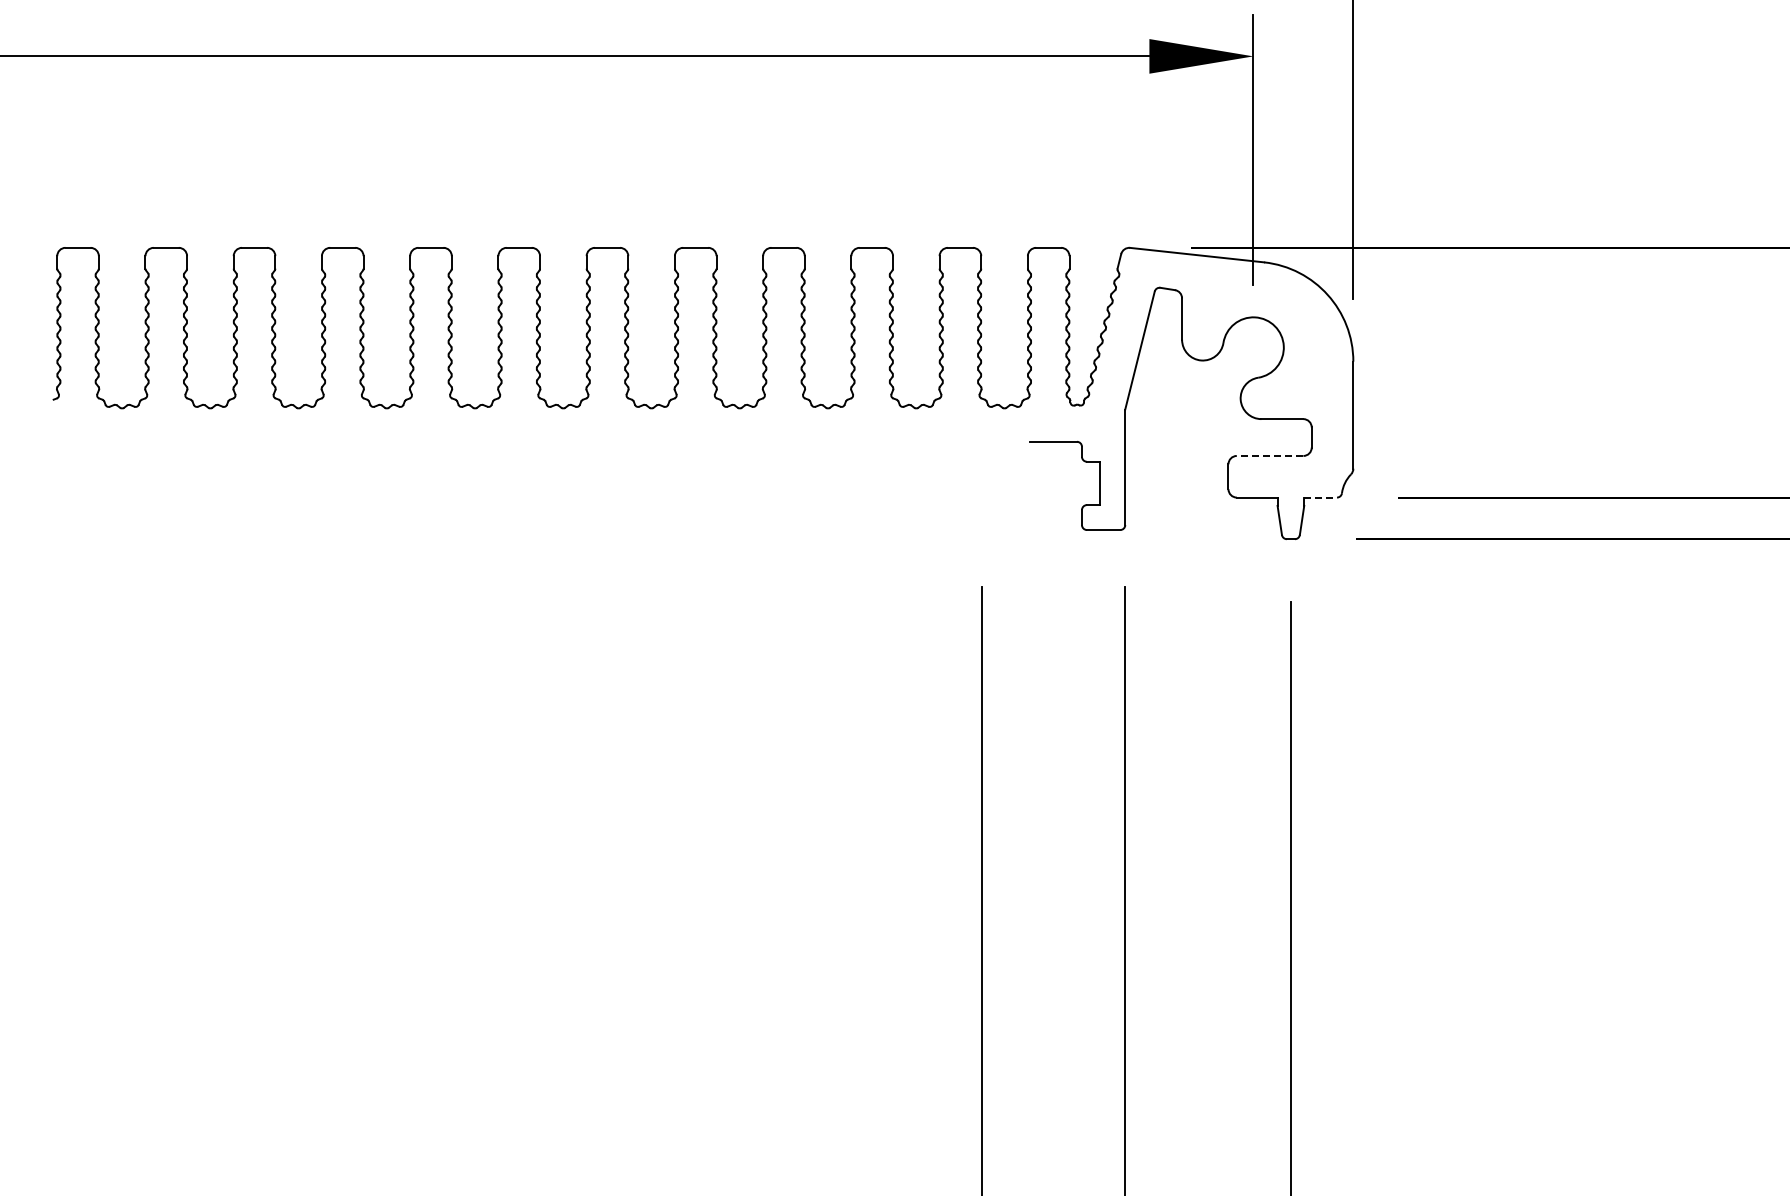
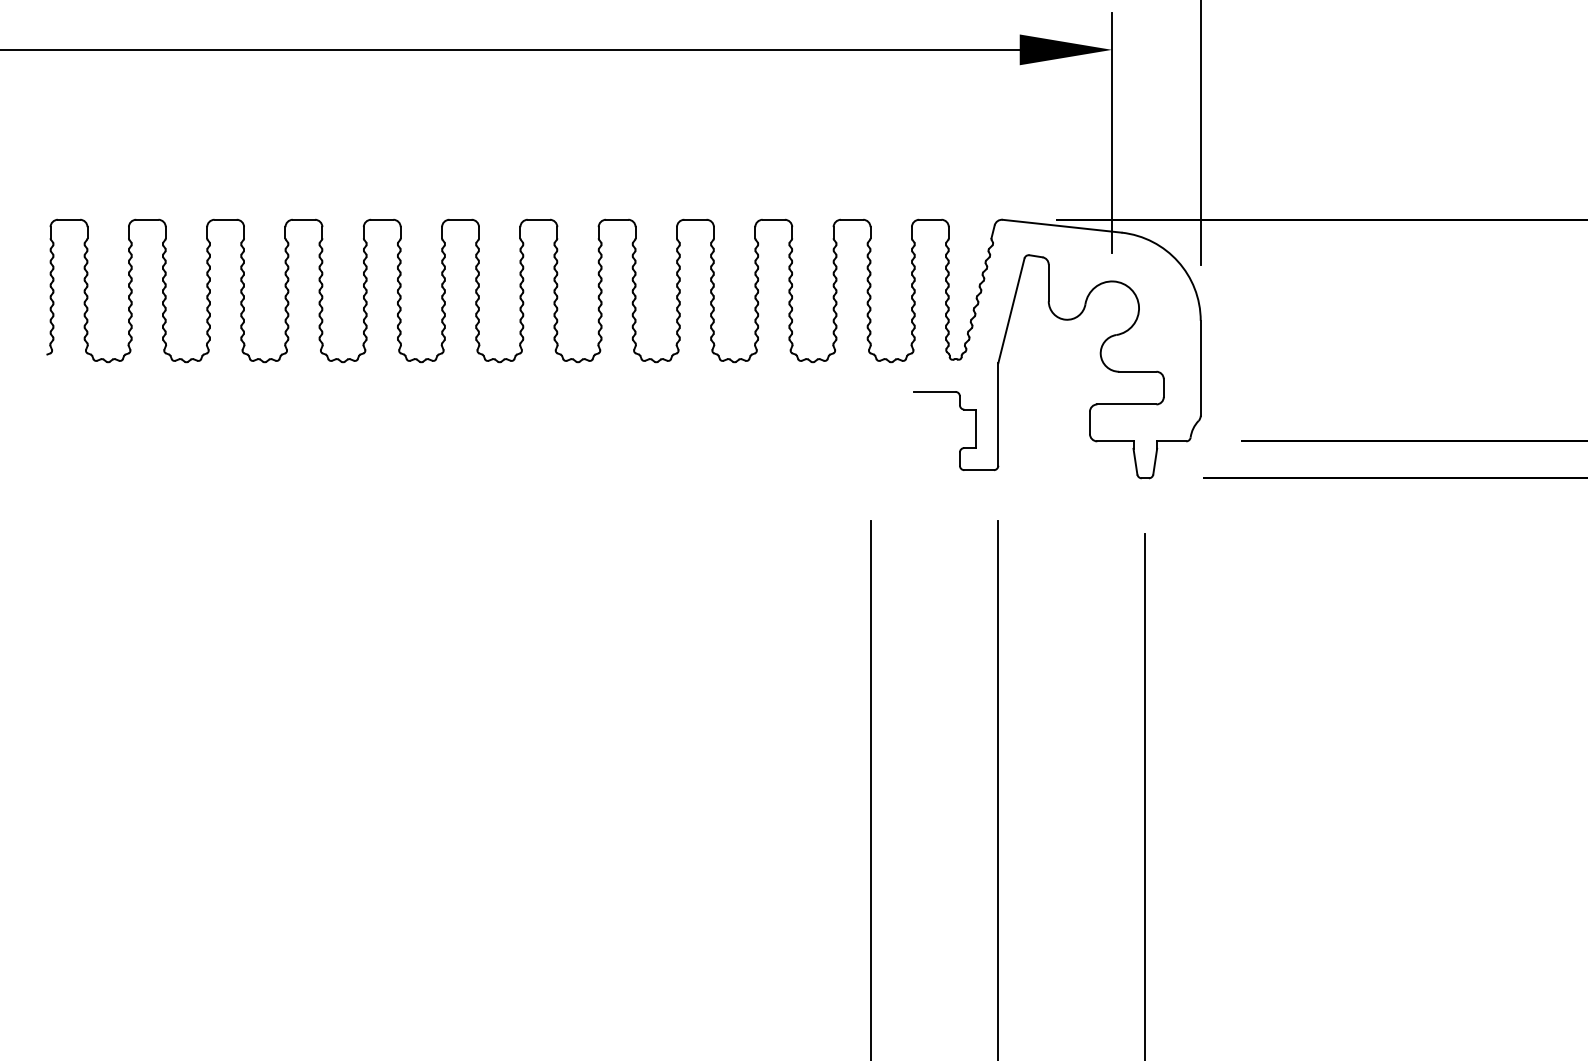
line: (1269, 455) -> (1126, 404), dashed -> solid
line: (1321, 497) -> (1172, 441), dashed -> solid

